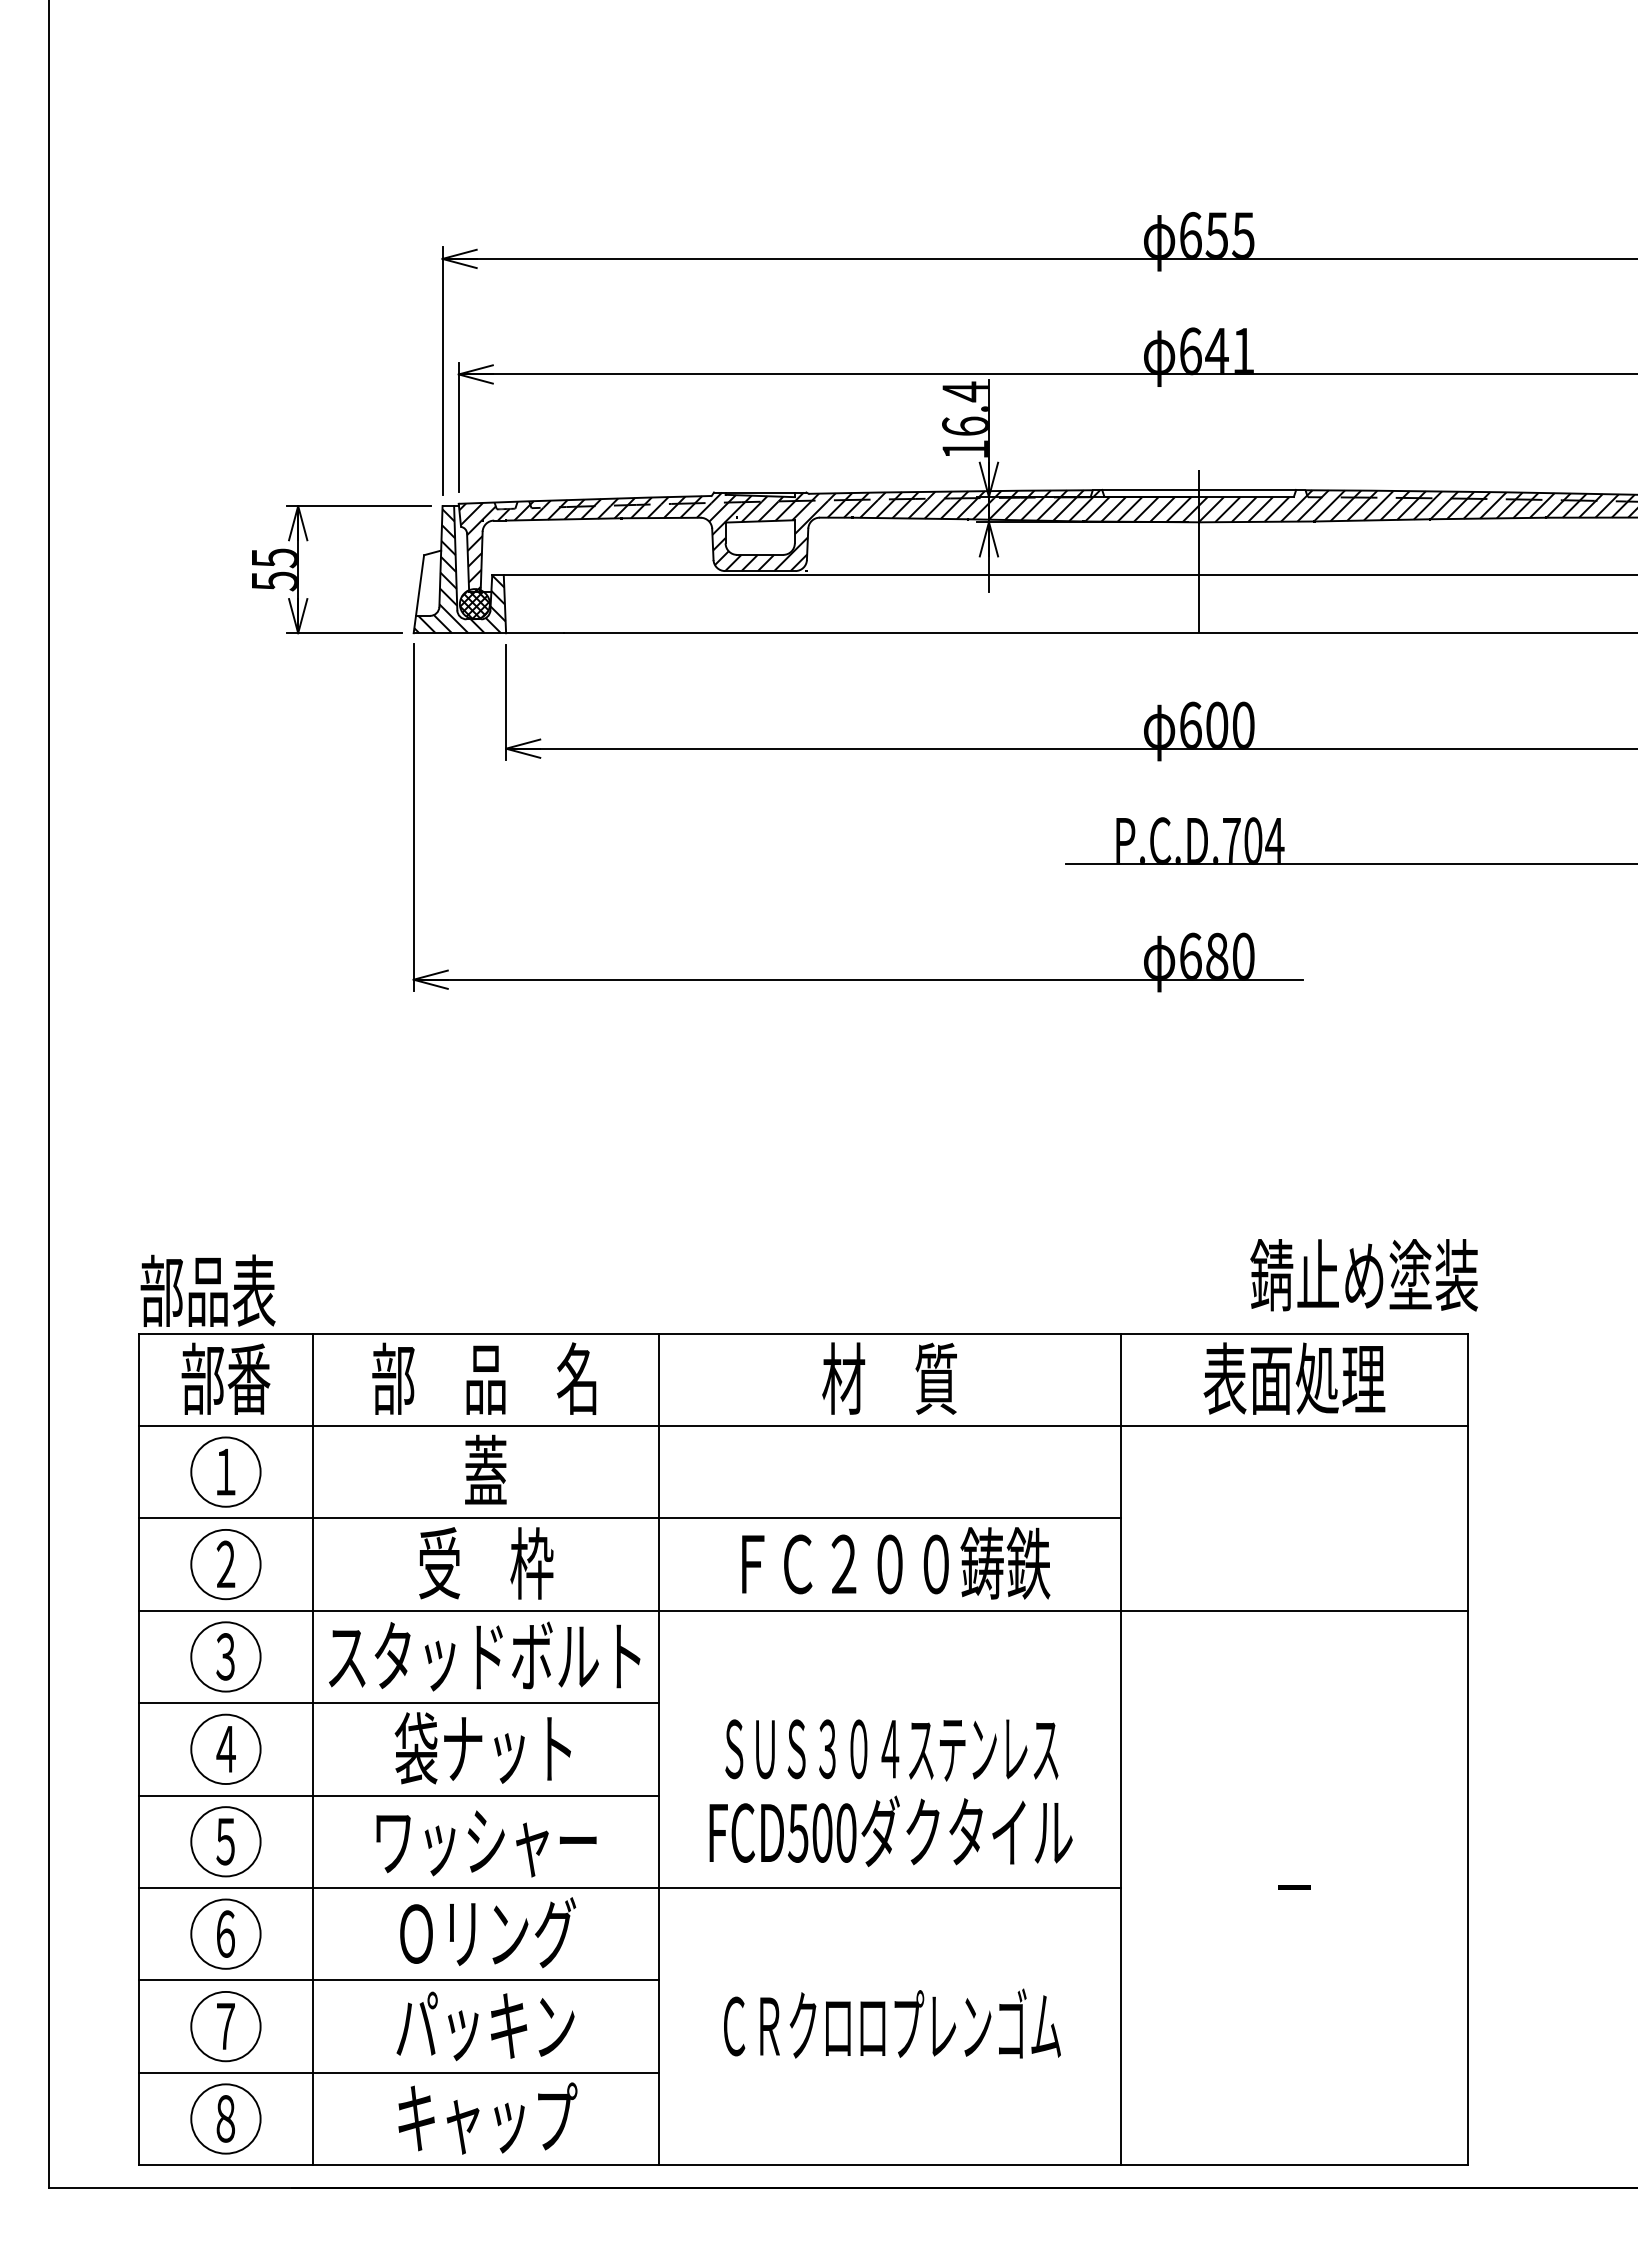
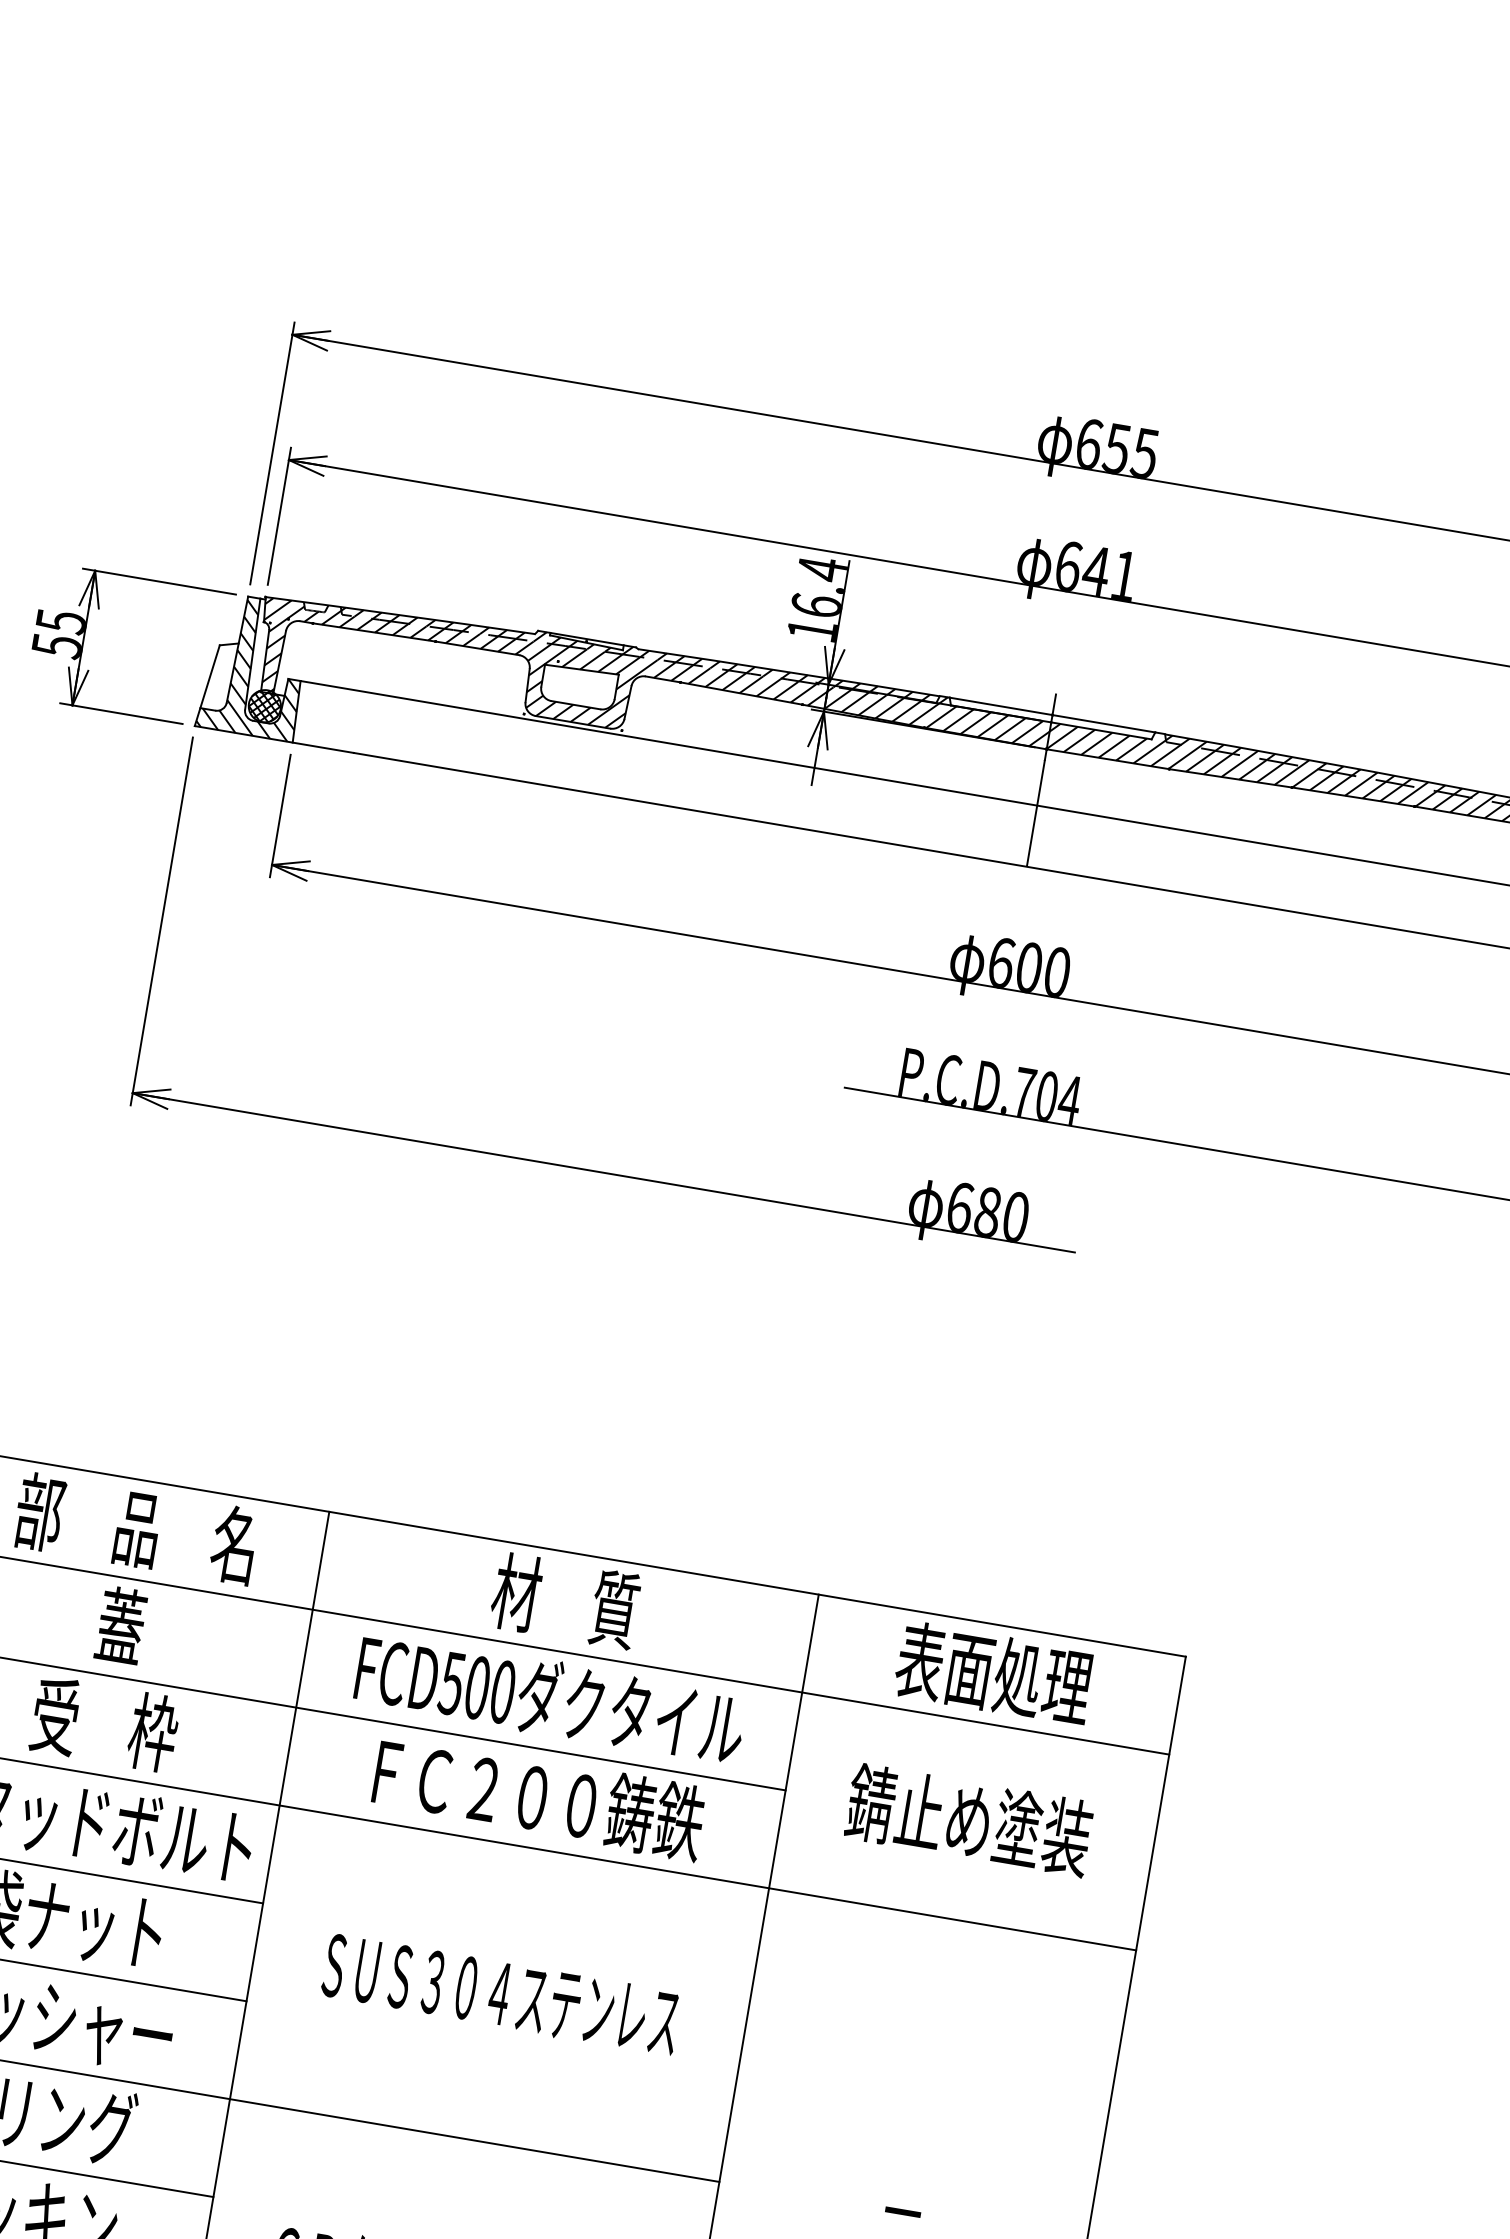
text: (1363, 1275) -> (968, 1820), moved
text: (890, 1831) -> (549, 1698), moved

